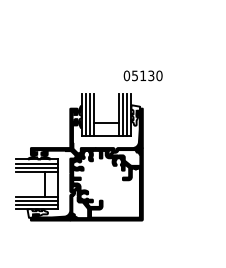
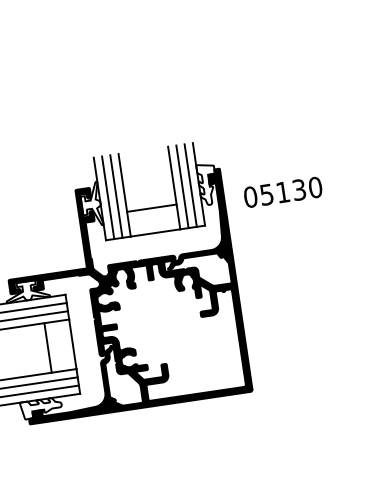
text: (142, 75) -> (281, 191), moved

